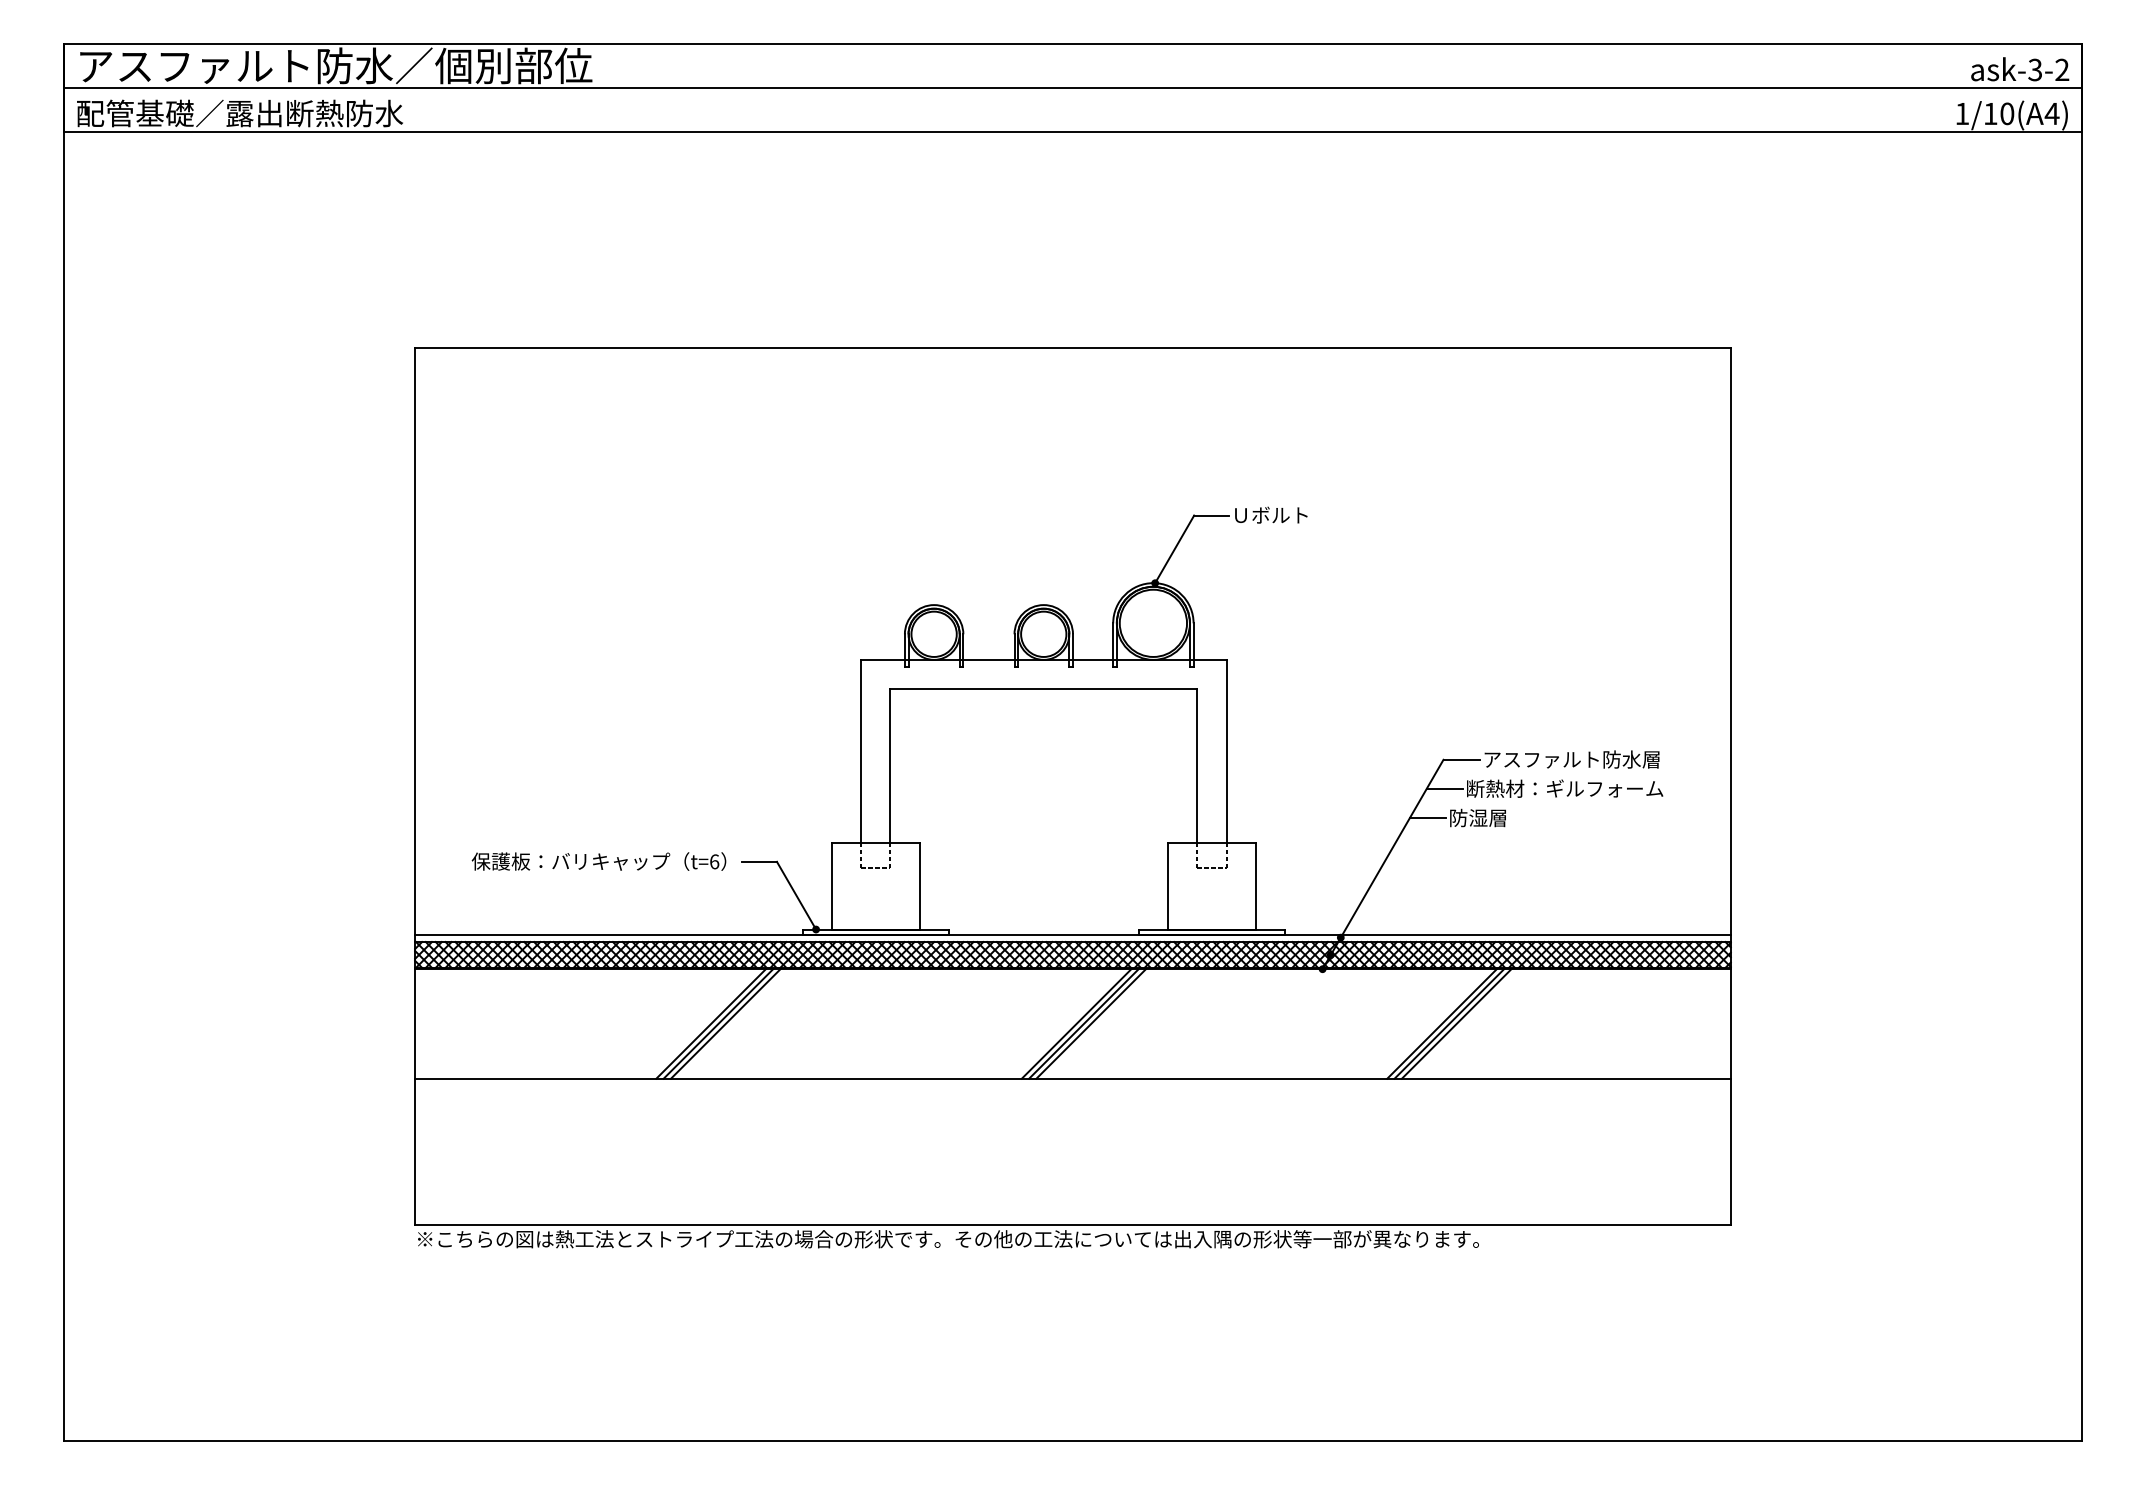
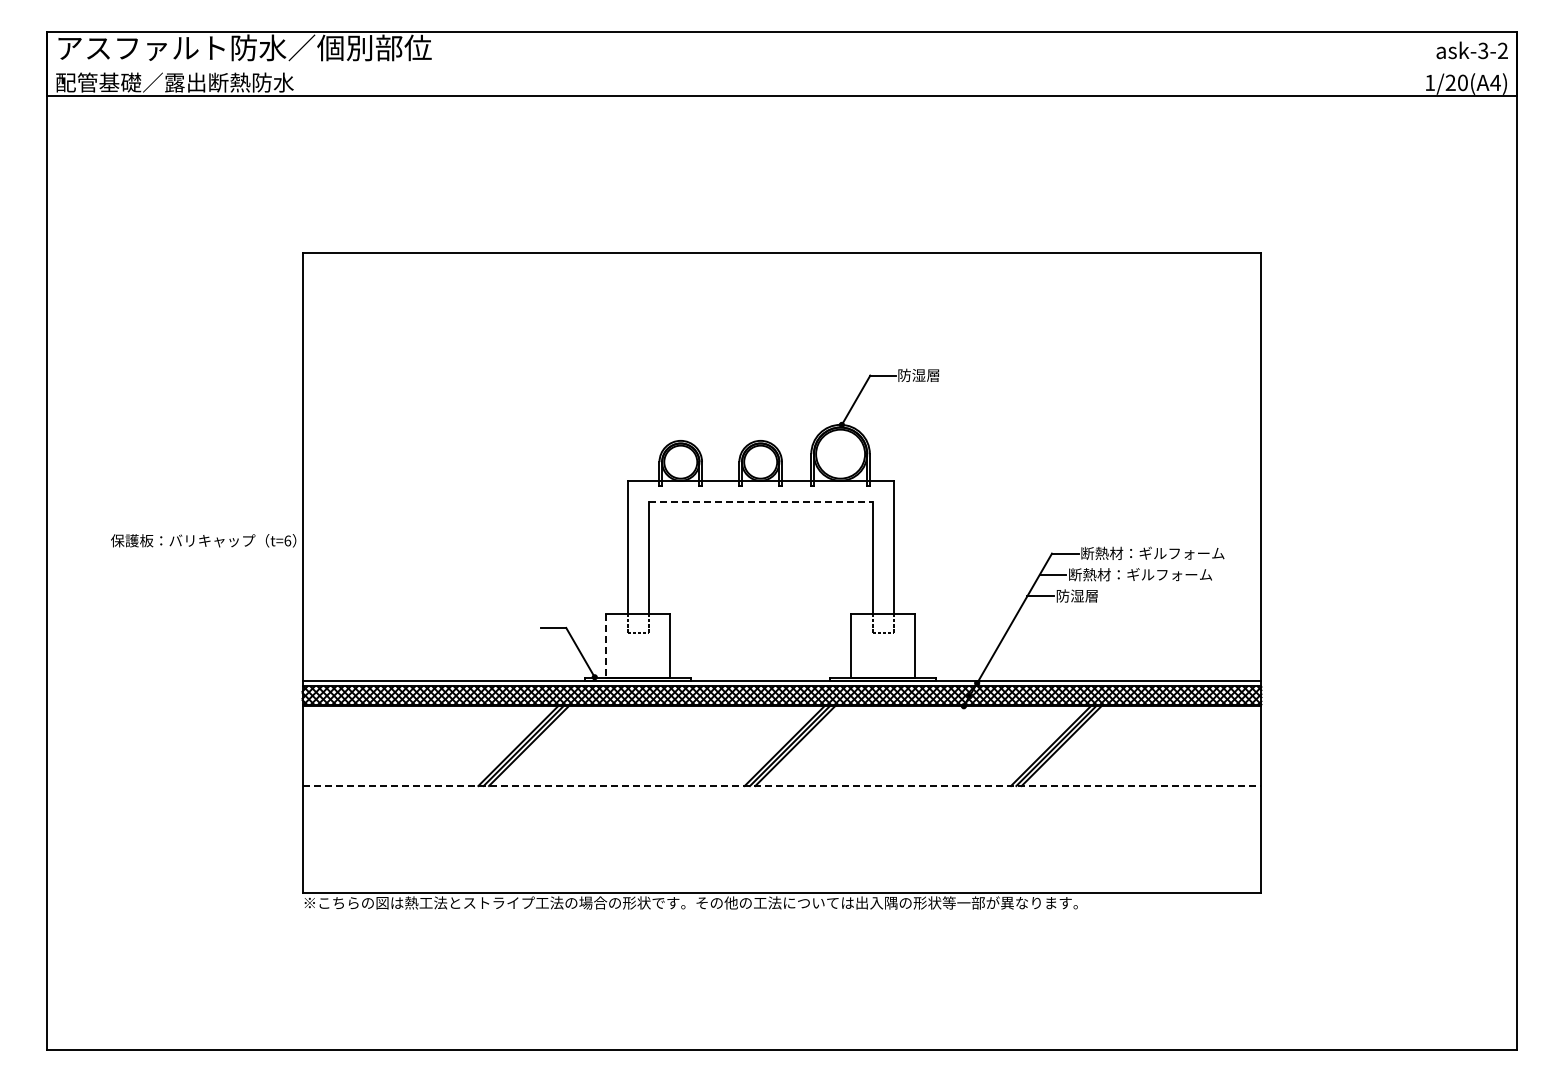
line: (1072, 88) -> (781, 64), removed
text: (1990, 113) -> (1450, 82), 1/10(A4) -> 1/20(A4)
text: (1269, 514) -> (925, 374), Ｕボルト -> 防湿層
line: (1043, 689) -> (760, 502), solid -> dashed
text: (1581, 759) -> (1152, 553), アスファルト防水層 -> 断熱材：ギルフォーム
text: (598, 861) -> (203, 540), moved
line: (832, 885) -> (606, 645), solid -> dashed
line: (1073, 1079) -> (782, 786), solid -> dashed

